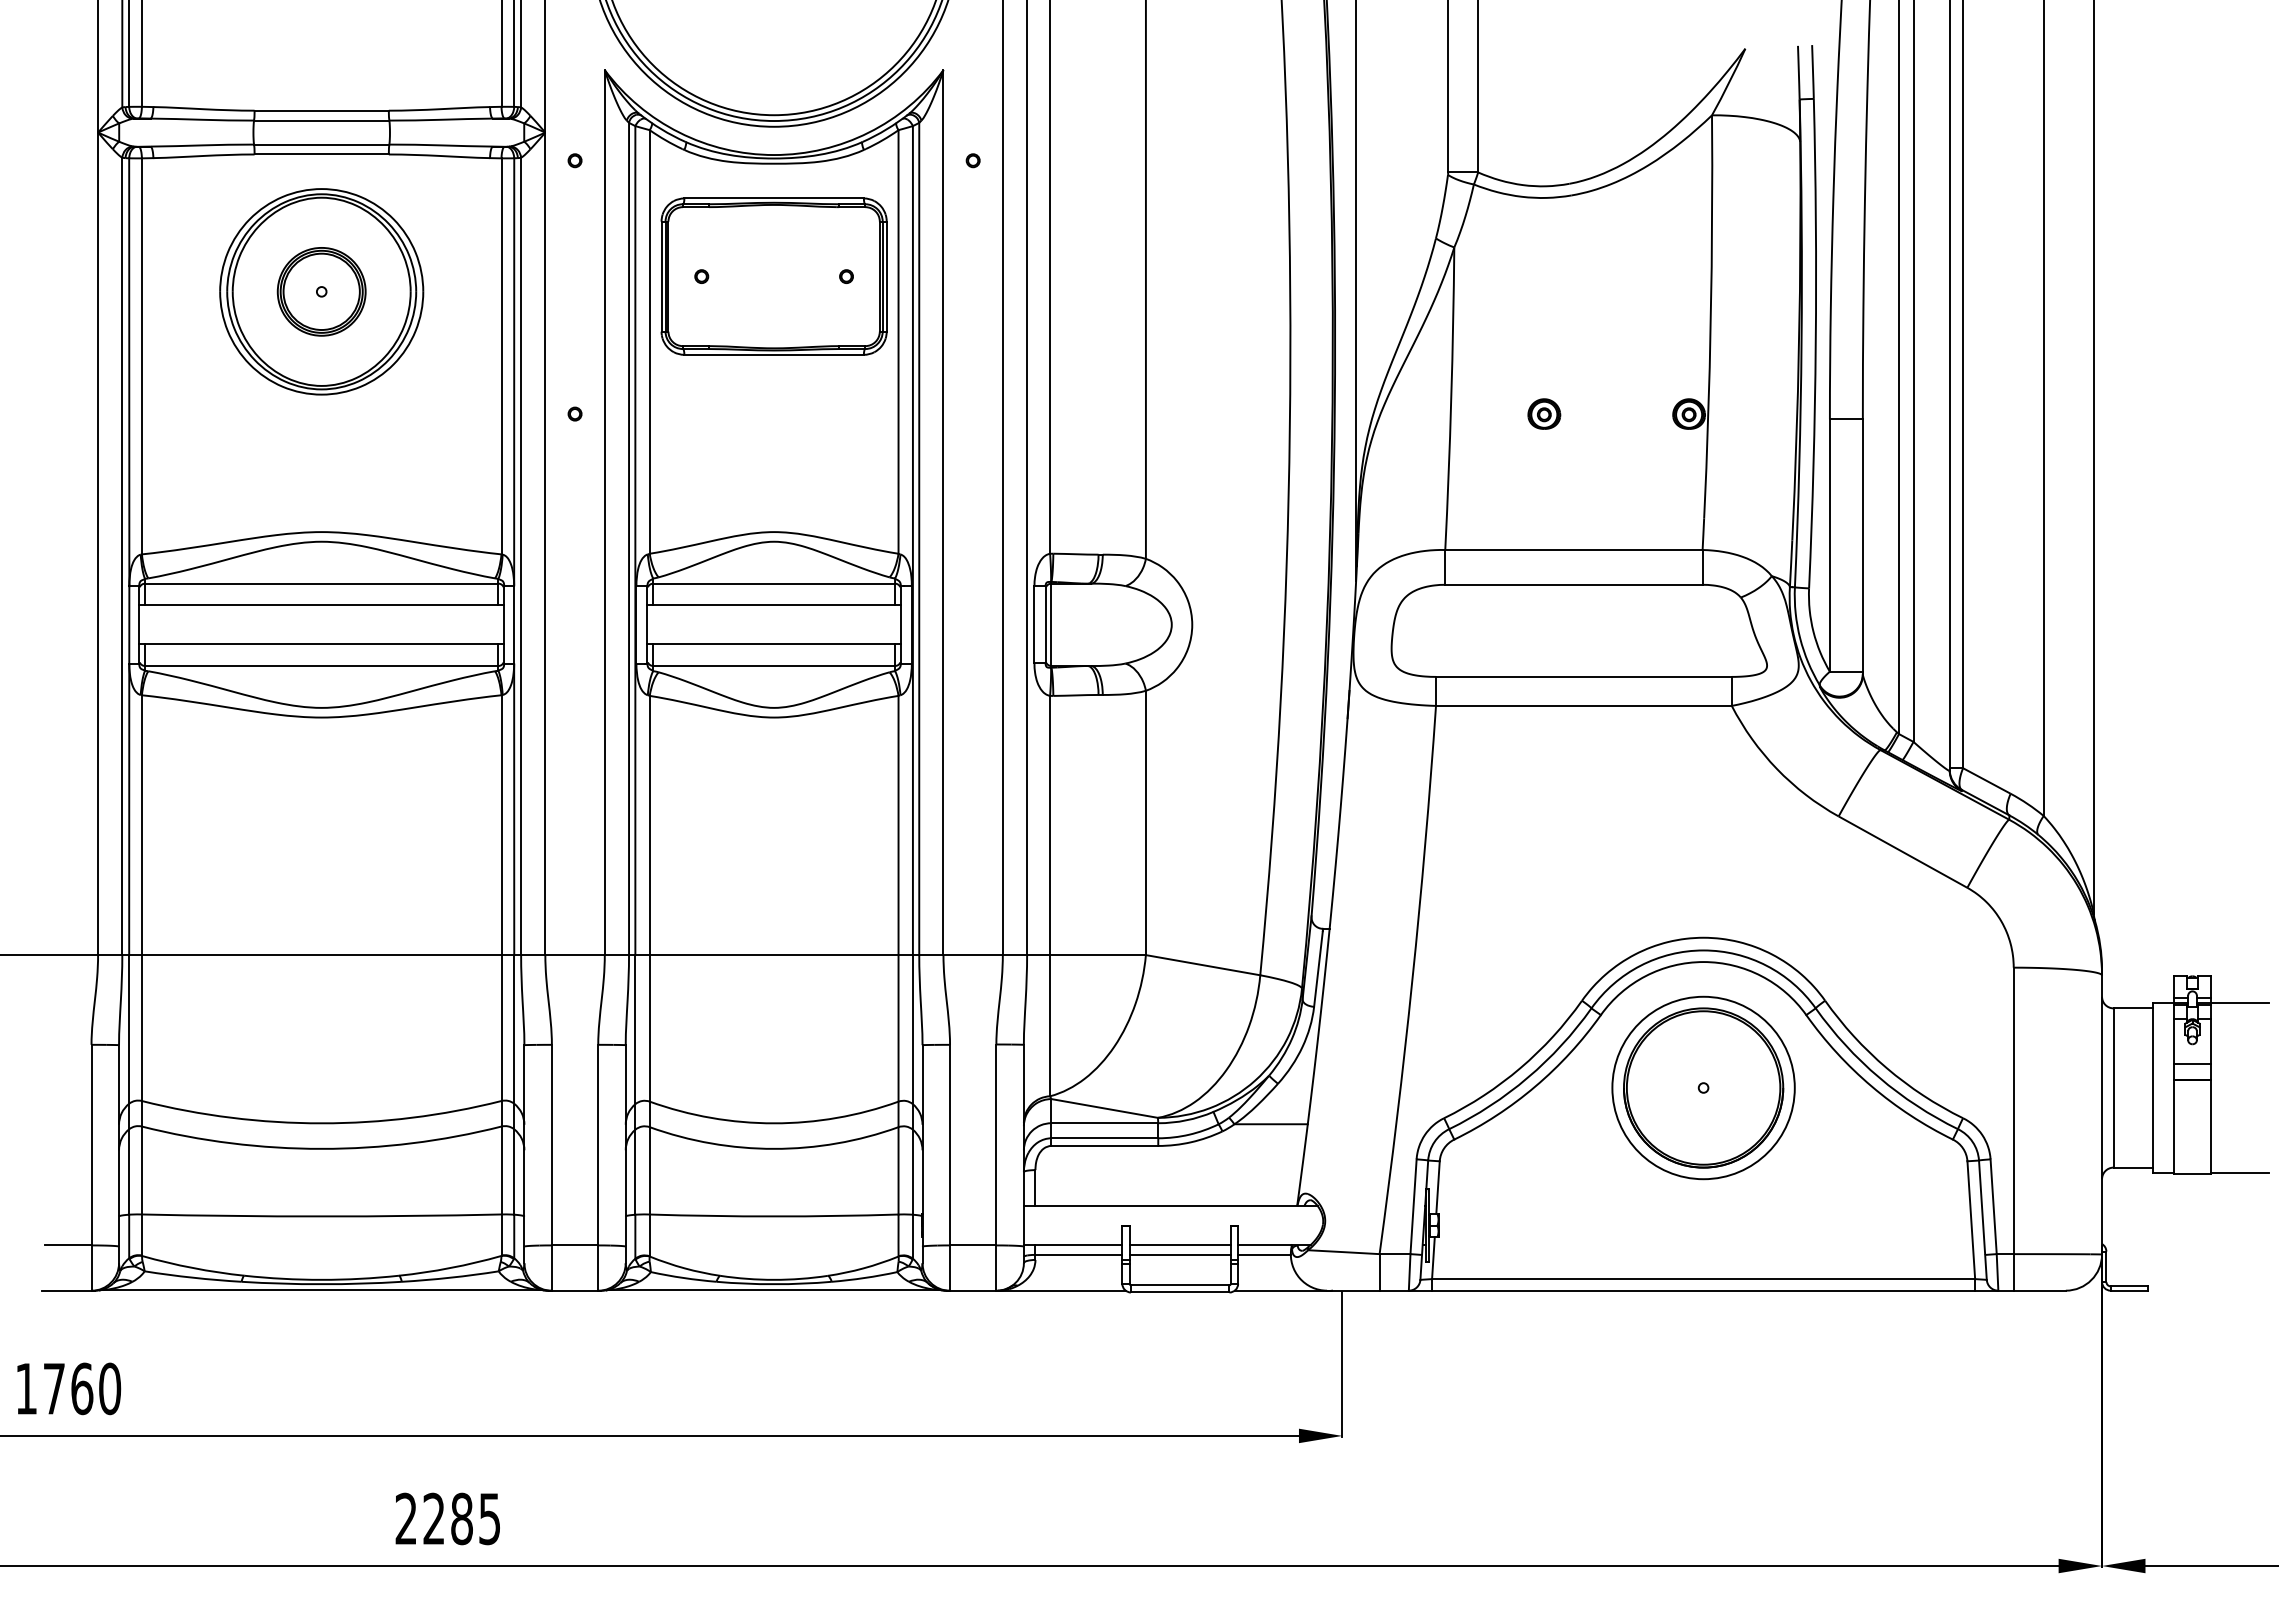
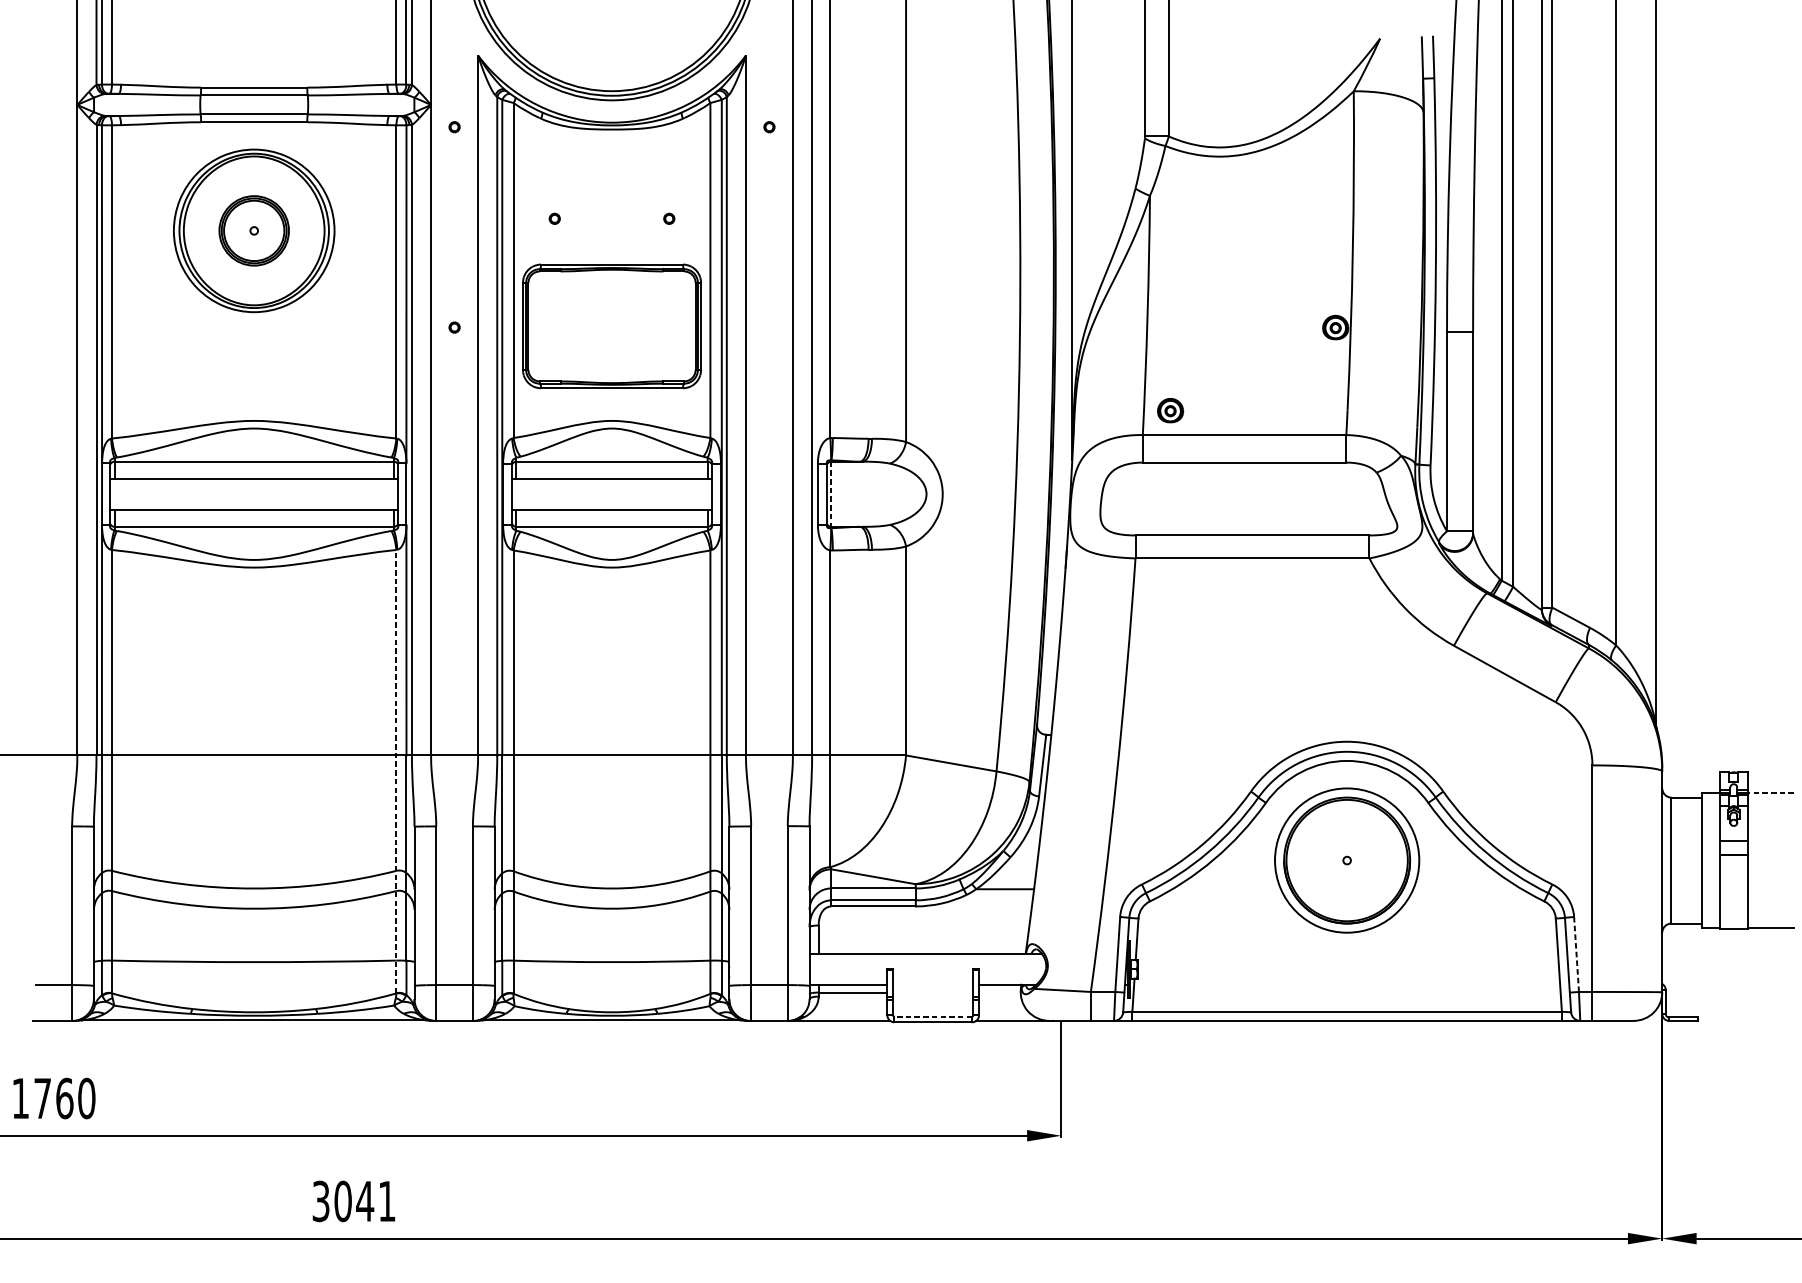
part: (773, 276) -> (611, 326), moved
part: (1544, 413) -> (1170, 410), moved
line: (1051, 625) -> (831, 494), solid -> dashed
line: (501, 974) -> (396, 770), solid -> dashed
line: (2239, 1002) -> (1770, 792), solid -> dashed
line: (1993, 1207) -> (1576, 955), solid -> dashed
line: (1179, 1245) -> (932, 985), removed
line: (1179, 1254) -> (932, 992), removed
line: (1264, 1254) -> (999, 992), removed
line: (1179, 1285) -> (932, 1016), solid -> dashed
text: (447, 1518) -> (353, 1201), 2285 -> 3041

